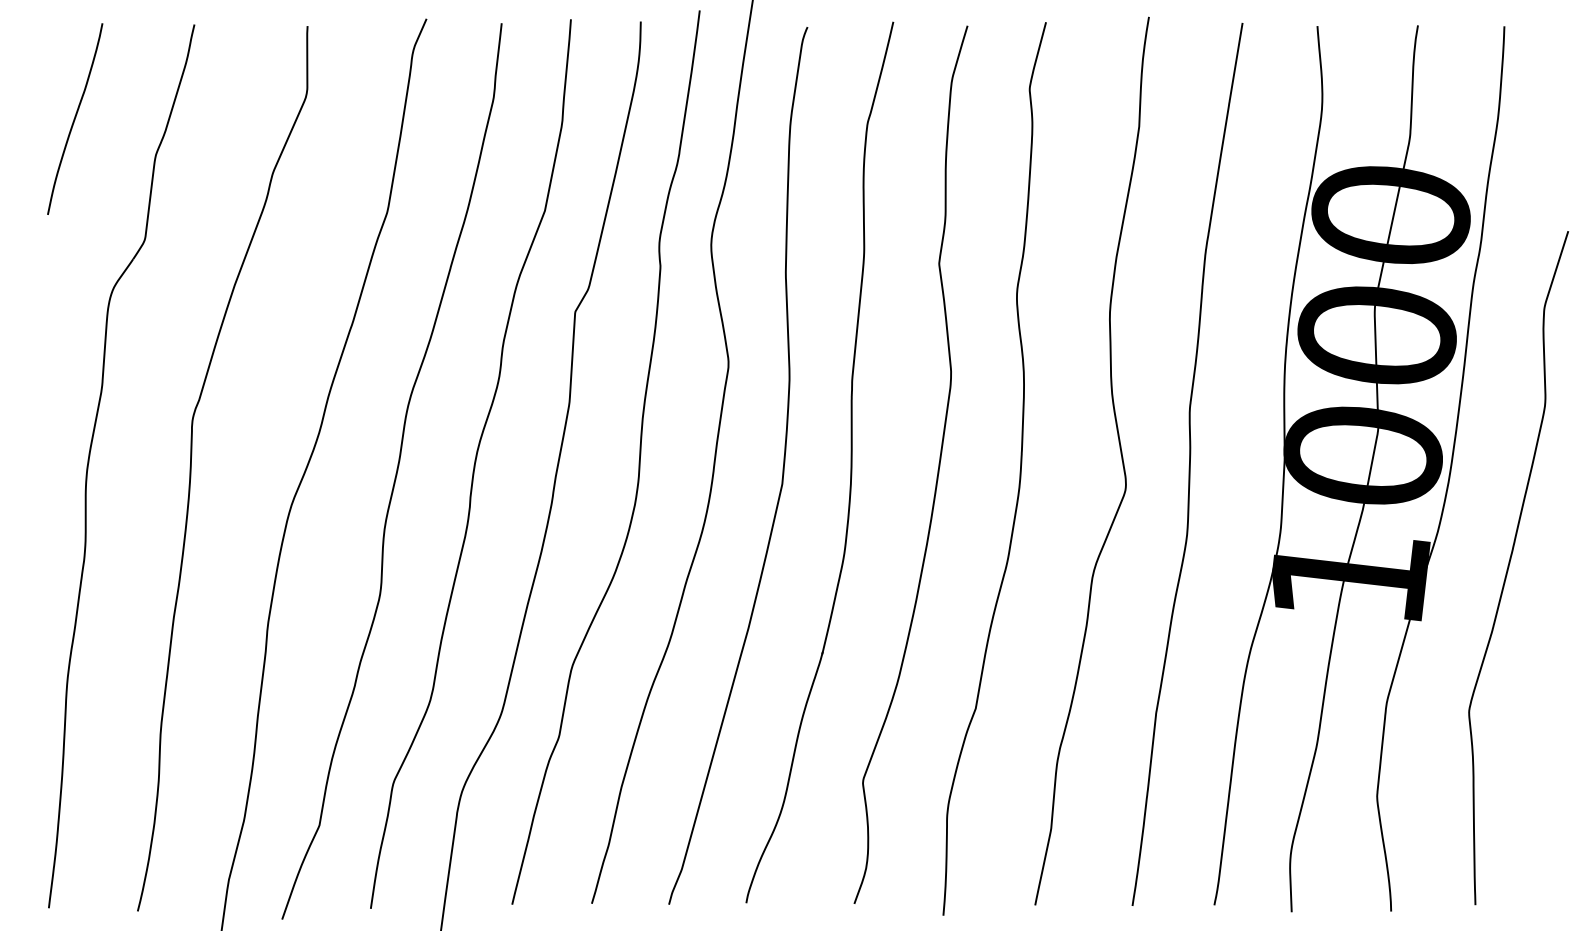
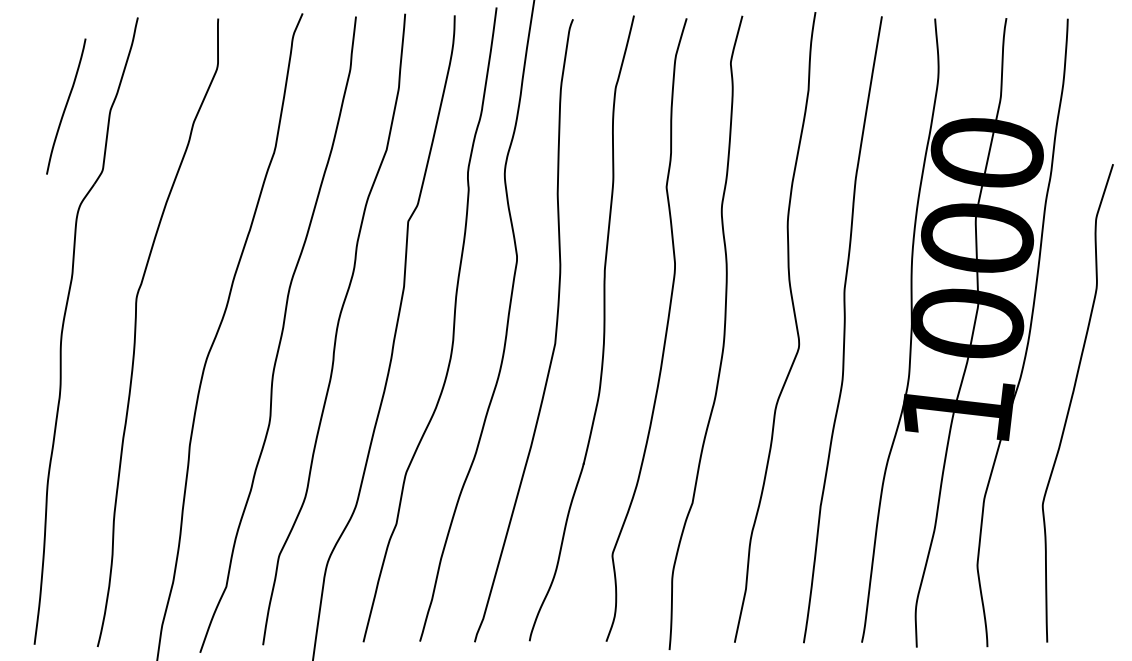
curve: (75, 118) -> (66, 106), moved

